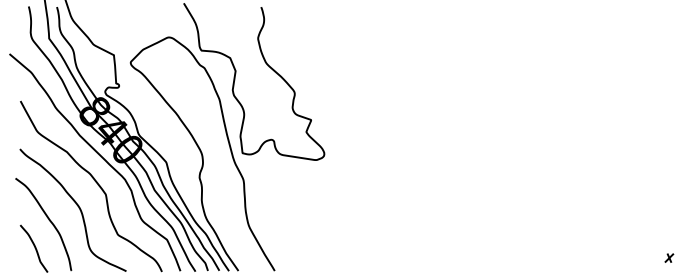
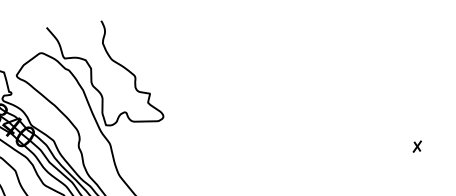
part: (669, 257) -> (417, 146), size x1.67

